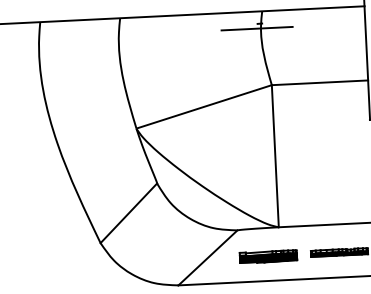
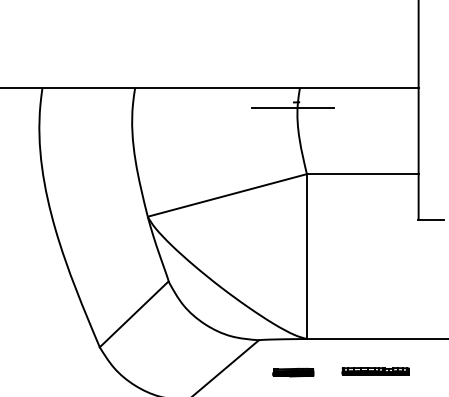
part: (268, 256) -> (293, 372), size x0.6

